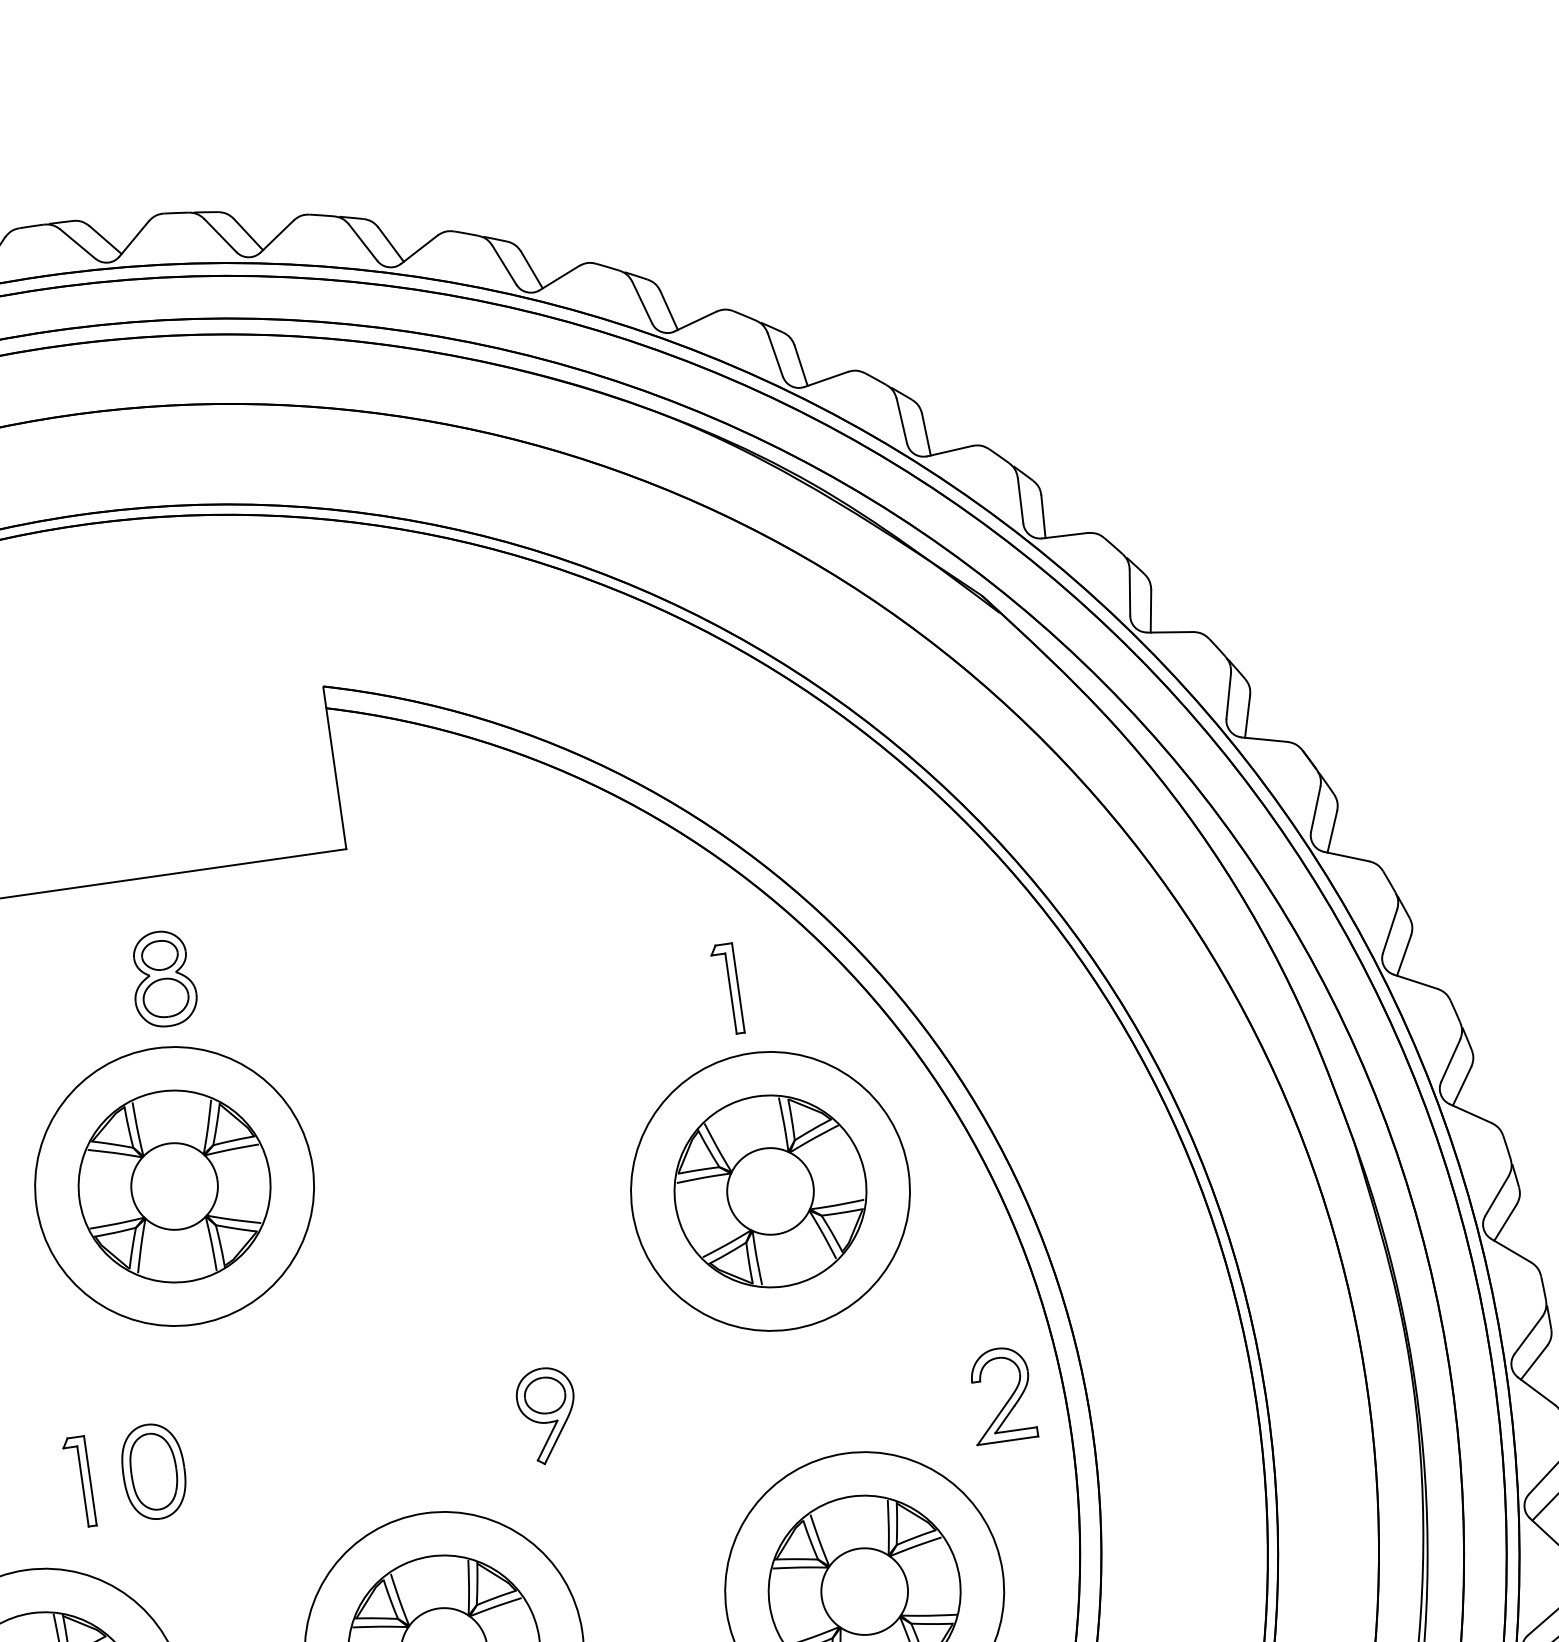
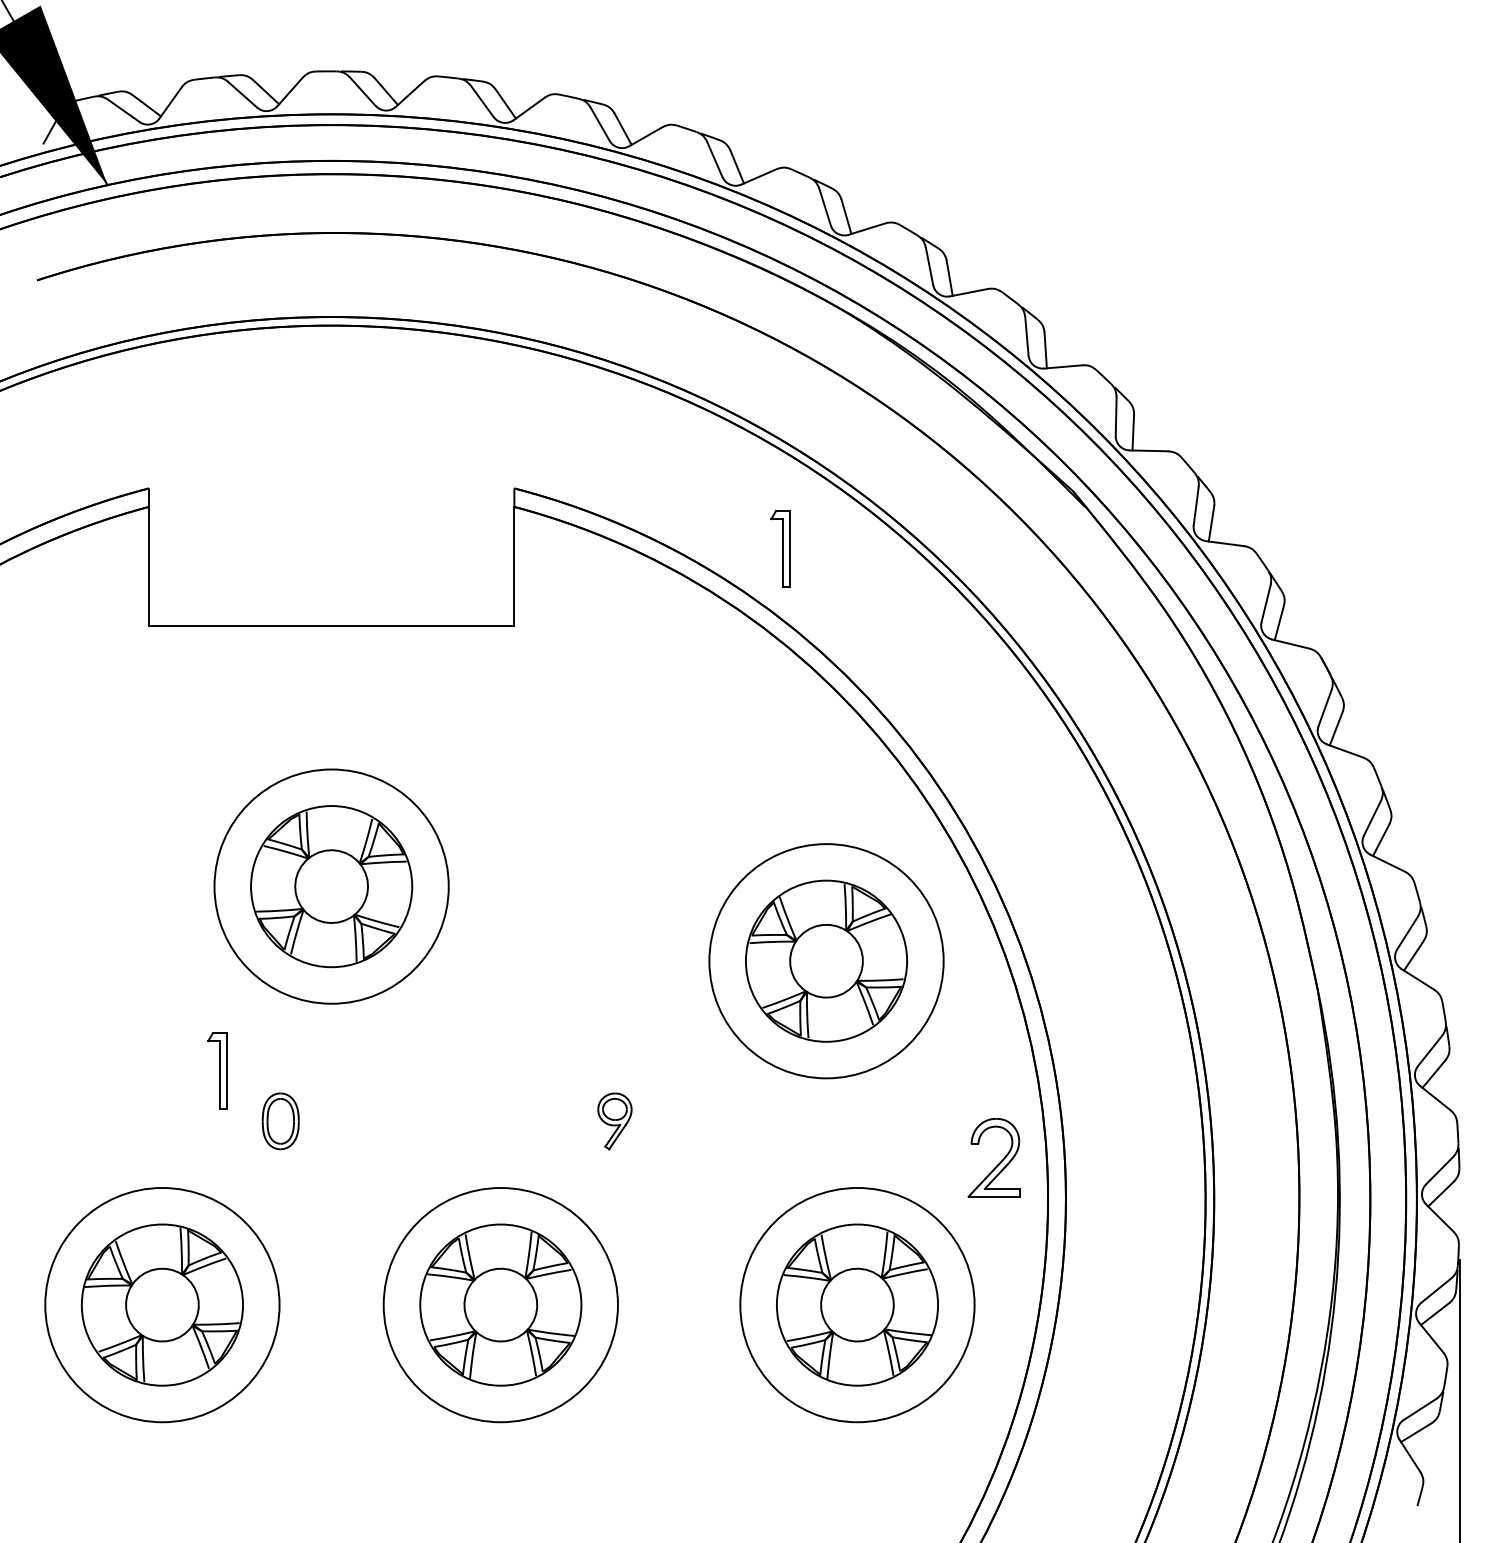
part: (162, 978) -> (346, 712), removed
part: (727, 988) -> (780, 548), moved
part: (547, 1415) -> (614, 1121), size x0.7
part: (153, 1471) -> (280, 1121), size x0.7
part: (79, 1481) -> (217, 1070), moved

